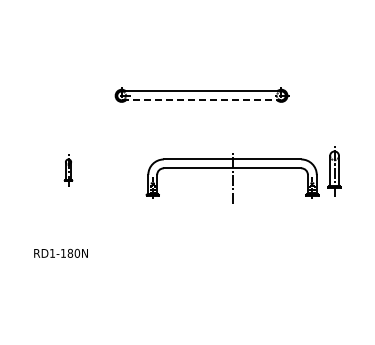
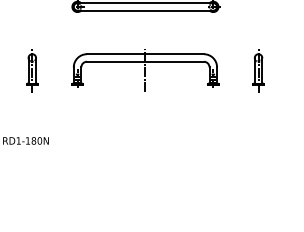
line: (201, 100) -> (145, 10), dashed -> solid
part: (68, 171) -> (32, 71), size x1.67
part: (232, 178) -> (145, 70), moved

